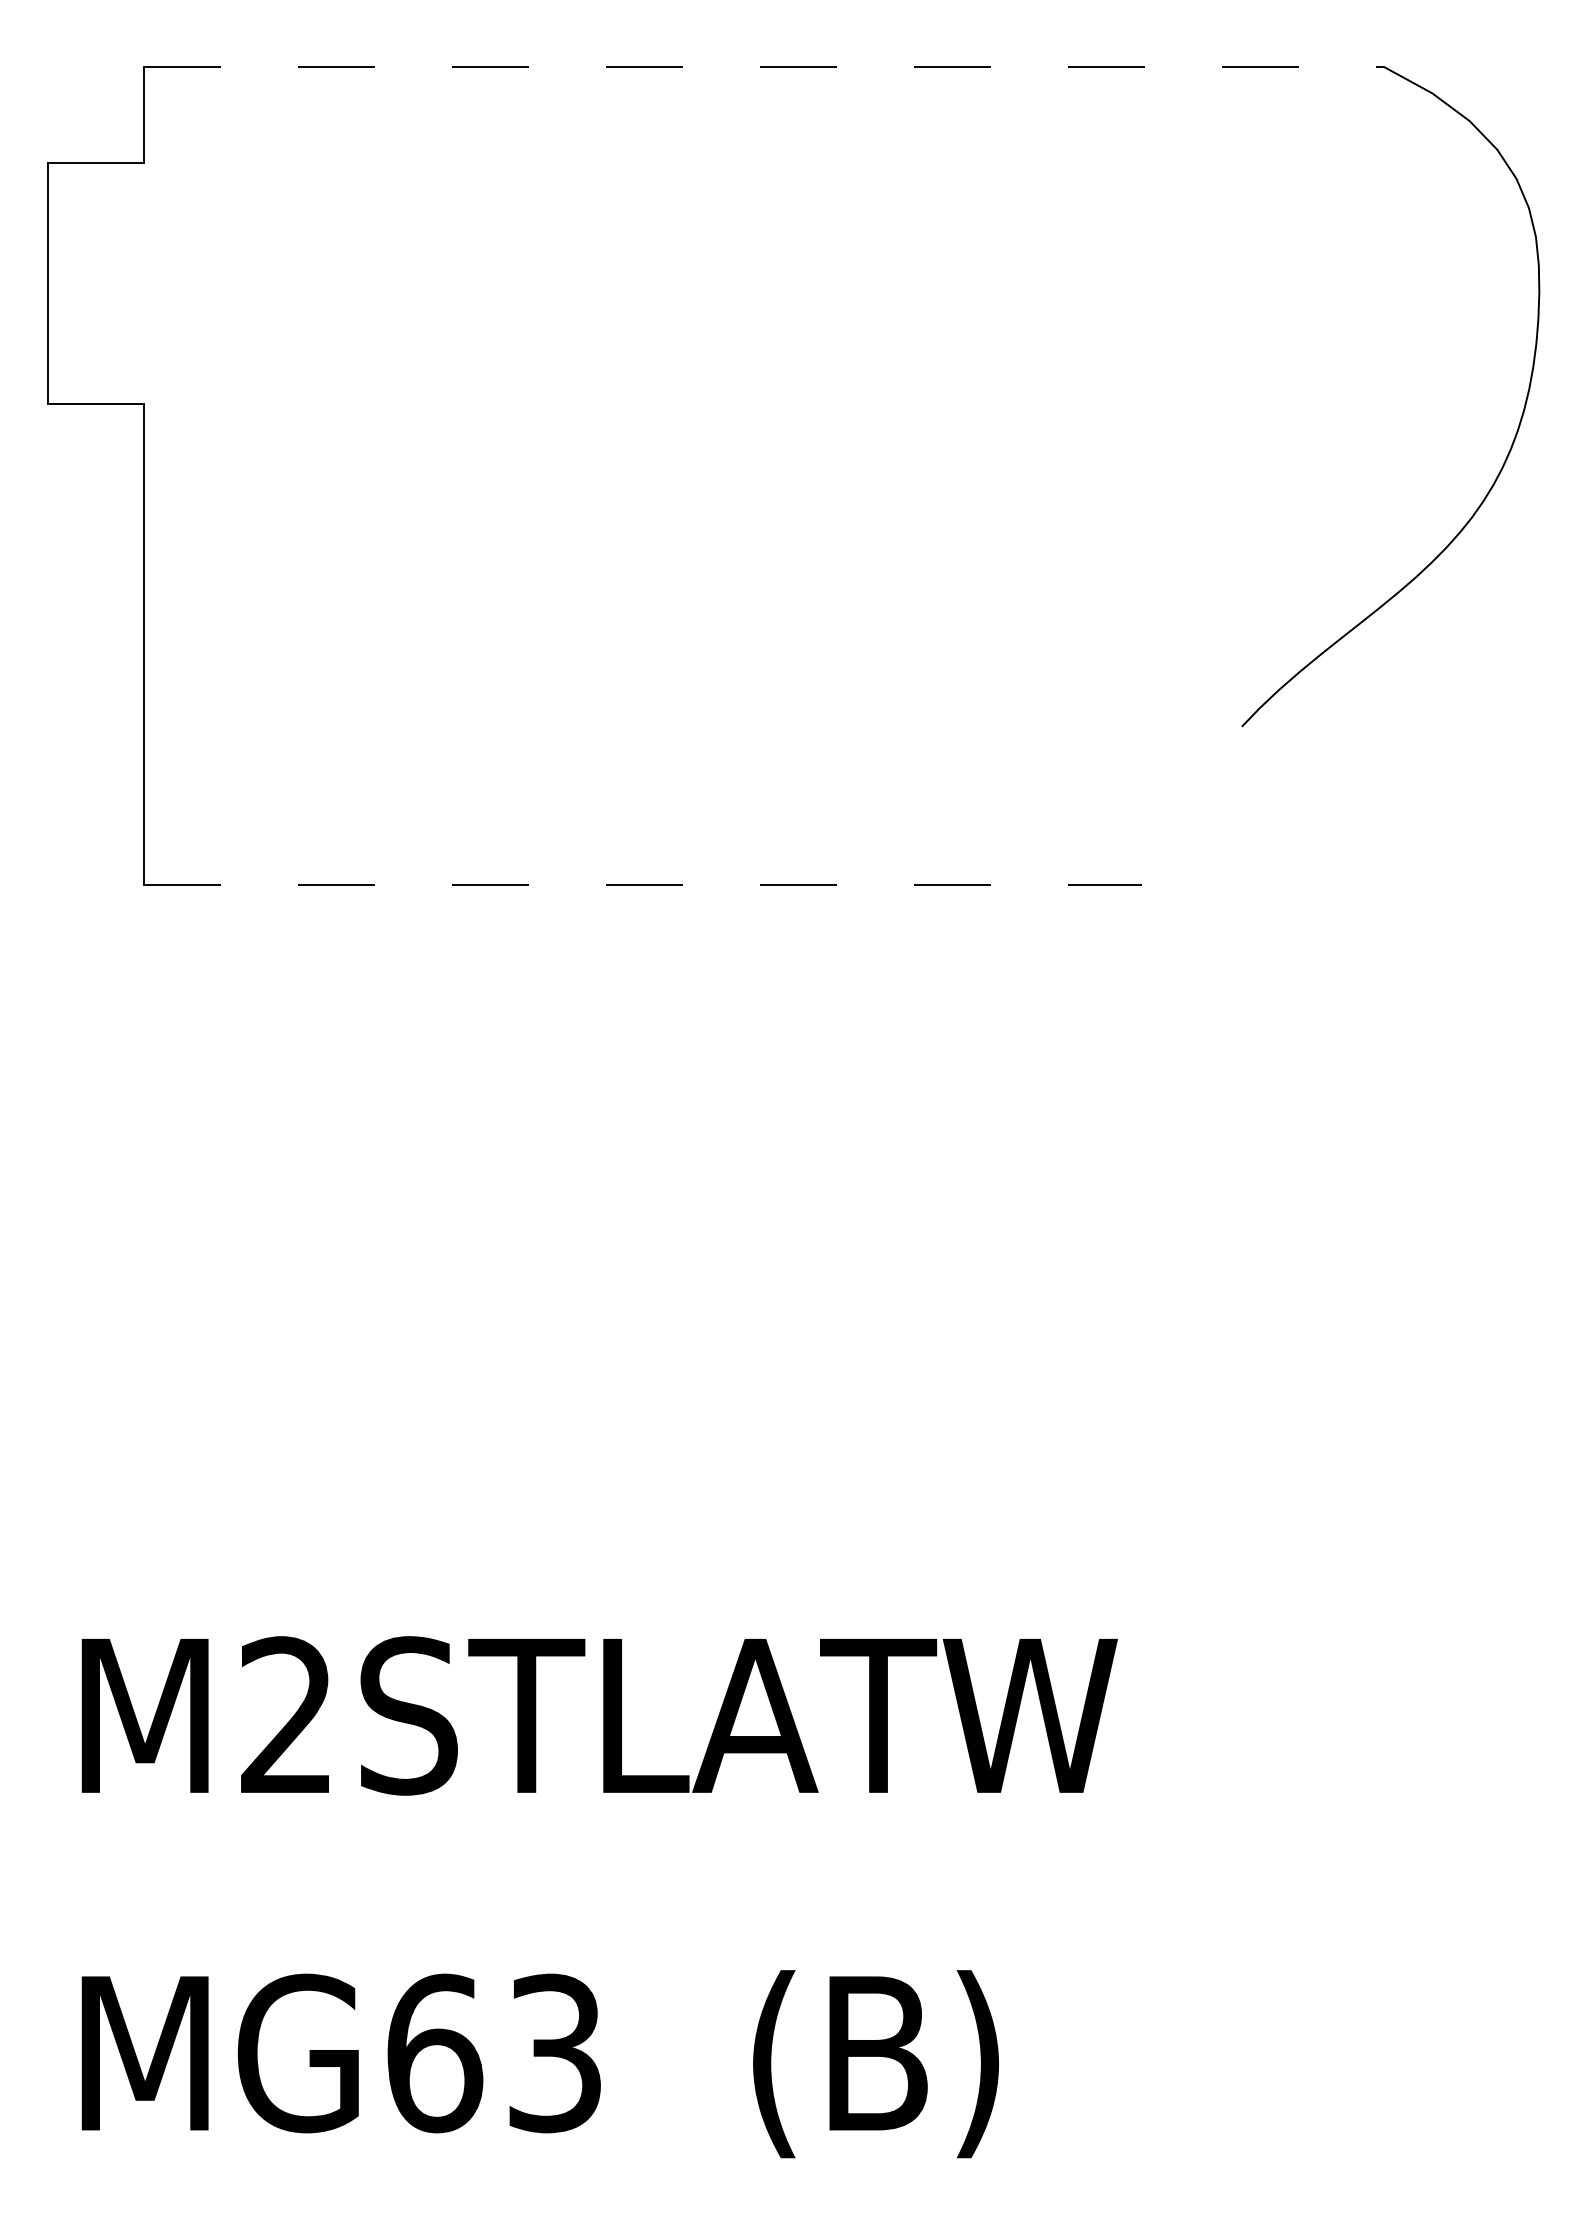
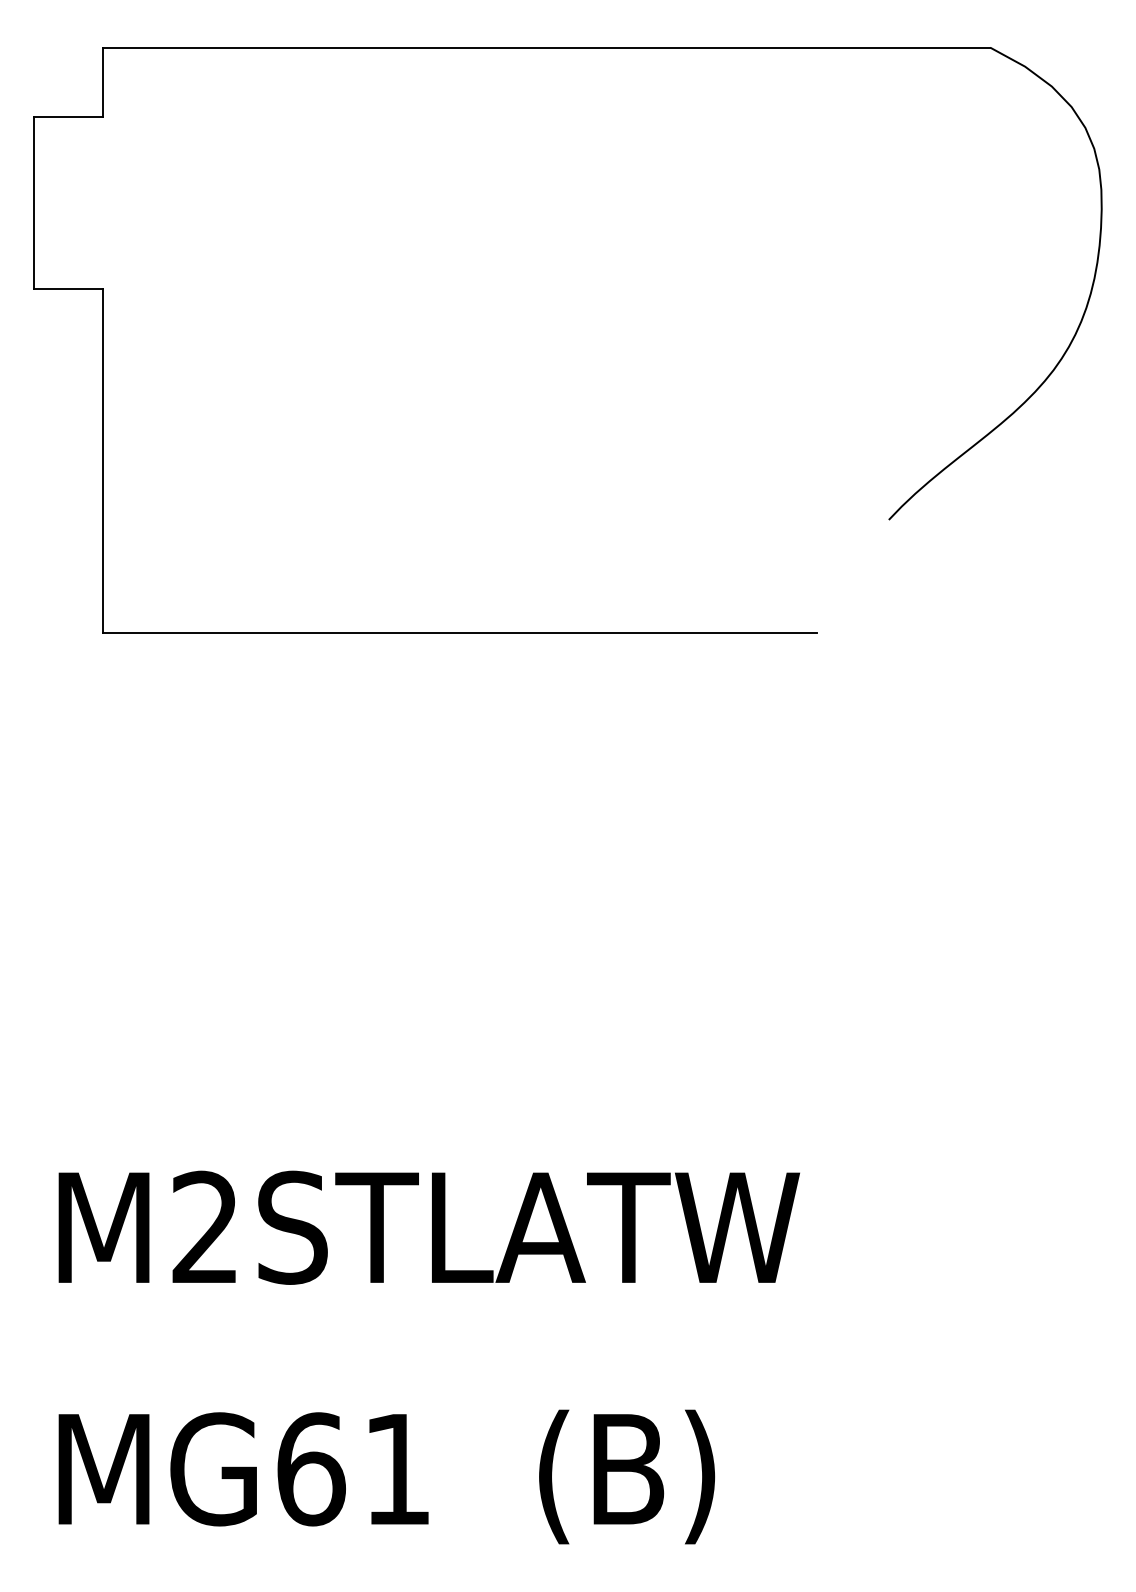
line: (763, 66) -> (546, 47), dashed -> solid
line: (642, 884) -> (459, 632), dashed -> solid
text: (554, 2053) -> (396, 1469), MG63 -> MG61

